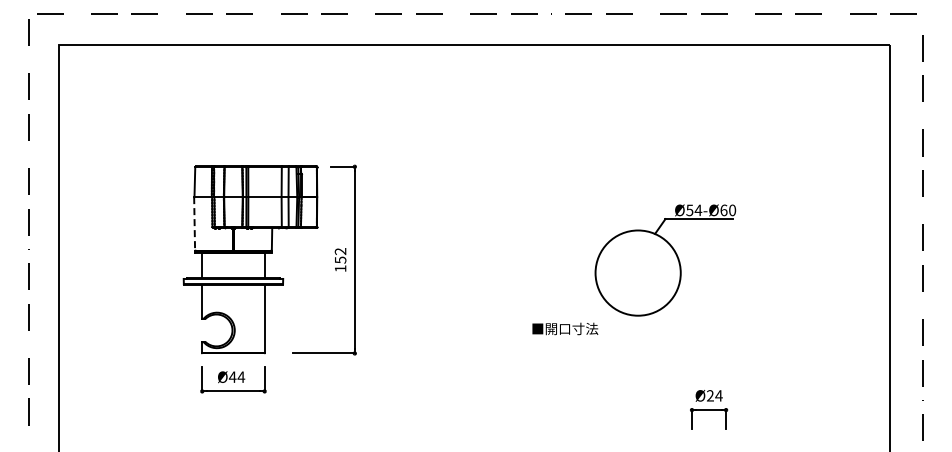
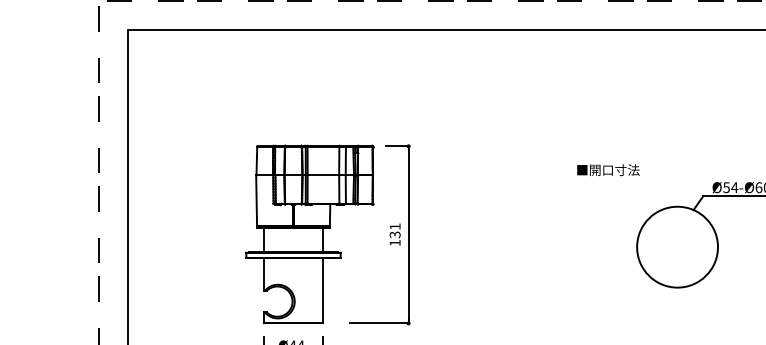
line: (194, 223) -> (256, 200), dashed -> solid
text: (340, 255) -> (395, 230), 152 -> 131
text: (565, 328) -> (608, 169), moved

